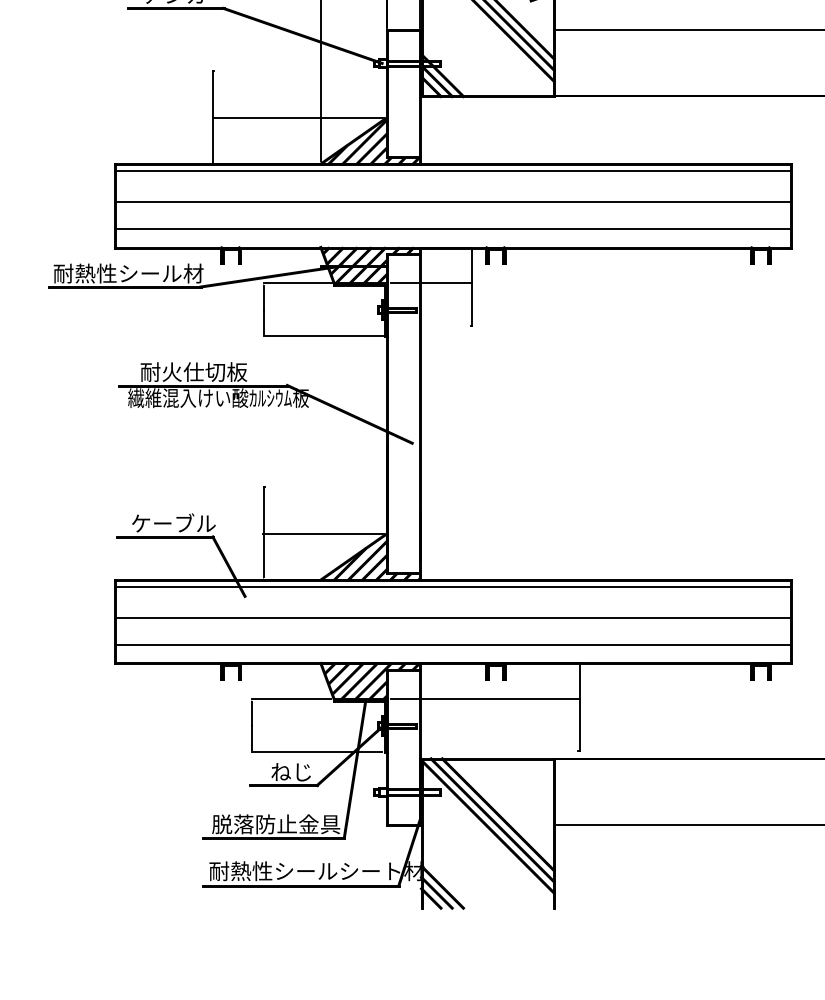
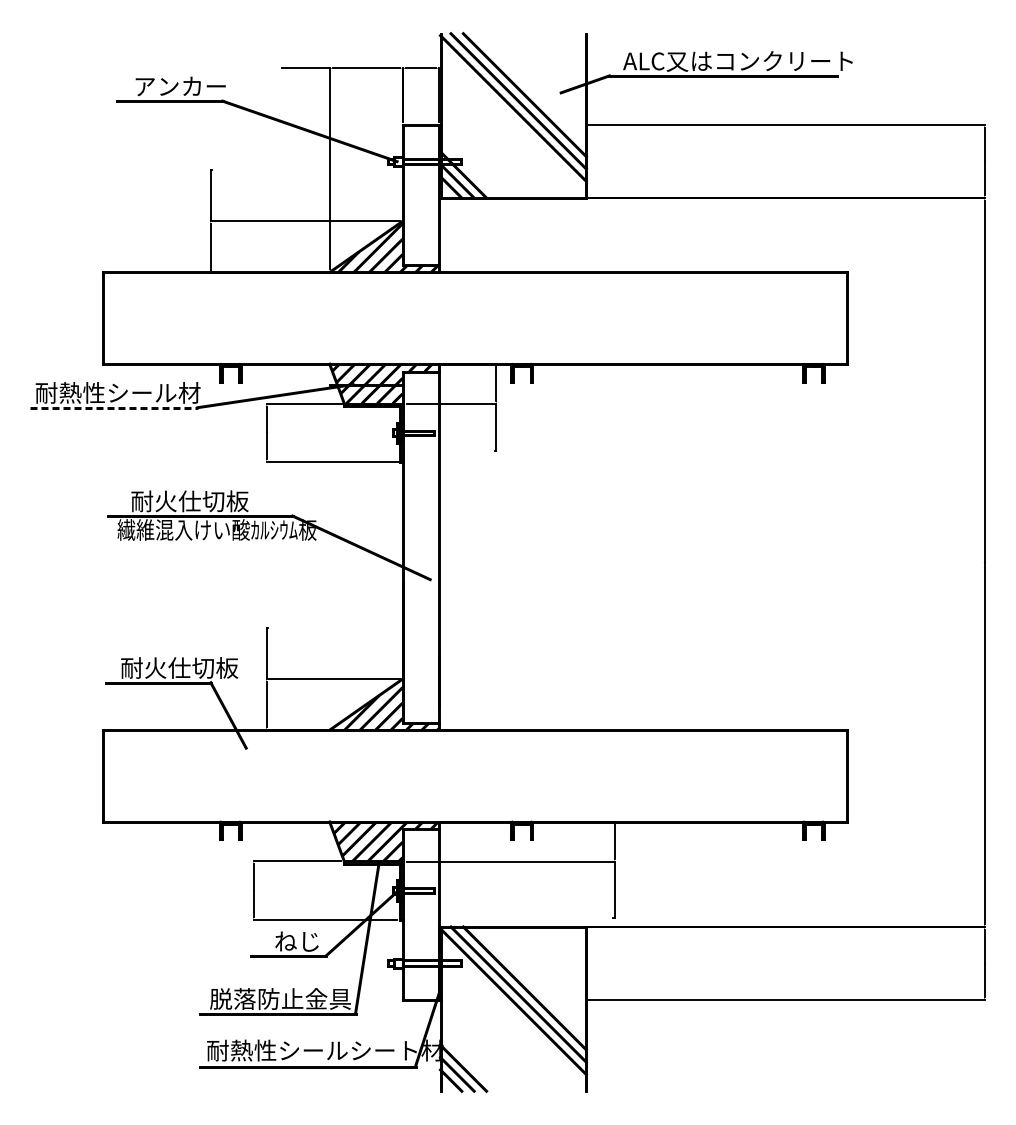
line: (453, 171) -> (475, 280), removed
line: (453, 202) -> (475, 314), removed
line: (453, 228) -> (475, 343), removed
line: (125, 286) -> (114, 407), solid -> dashed
text: (184, 523) -> (179, 667), ケーブル -> 耐火仕切板
line: (453, 586) -> (475, 737), removed
line: (453, 618) -> (475, 772), removed
line: (453, 644) -> (475, 801), removed

